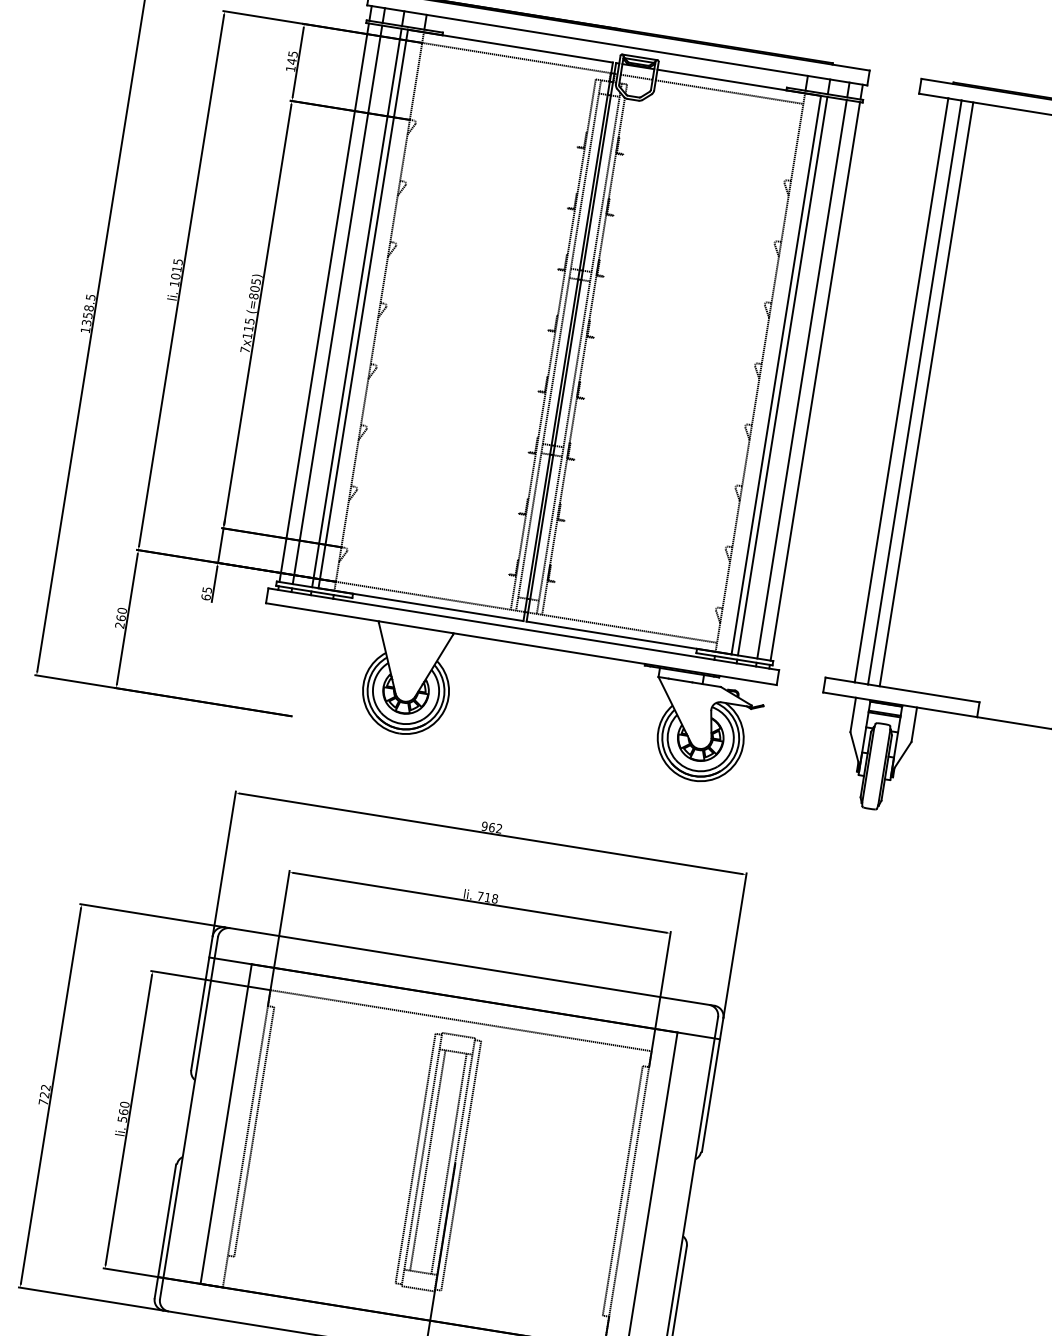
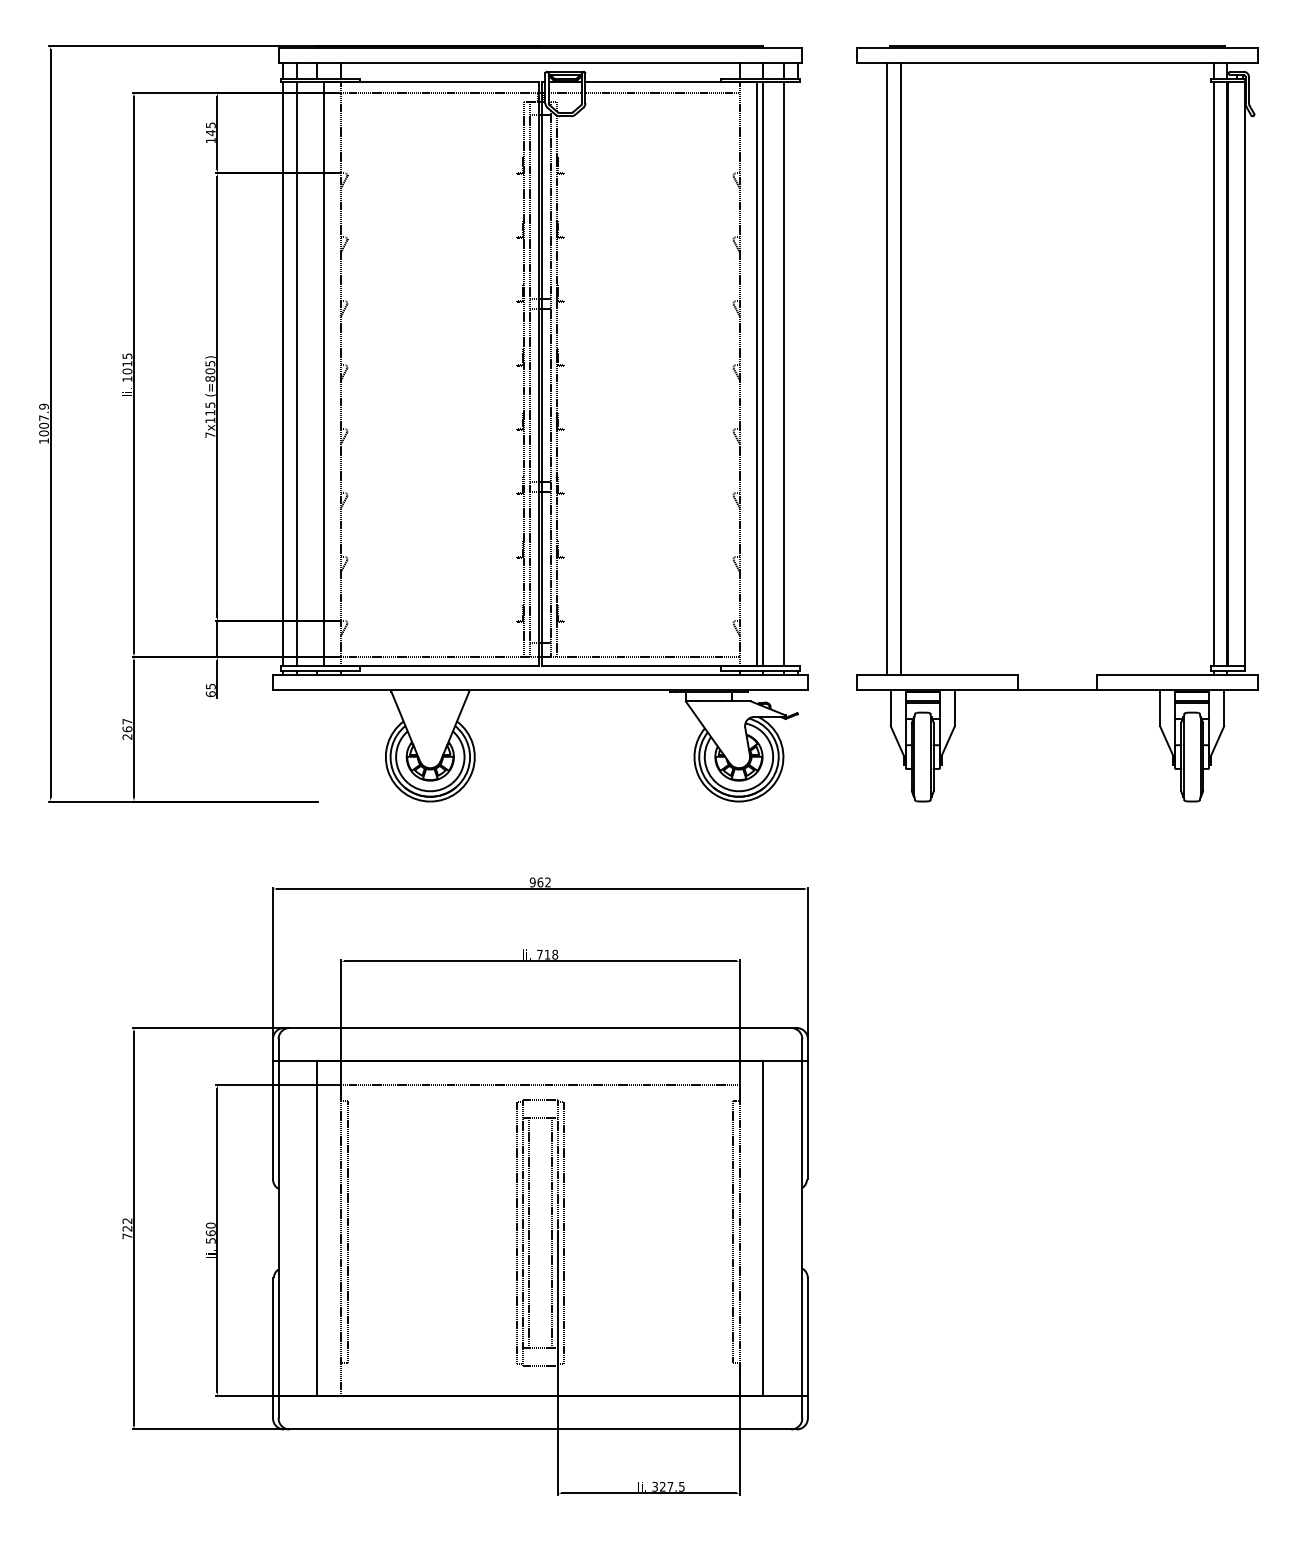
line: (356, 307) -> (317, 373), removed
text: (88, 309) -> (43, 419), 1358.5 -> 1007.9
line: (815, 380) -> (797, 373), removed
line: (926, 393) -> (913, 368), removed
text: (122, 610) -> (127, 721), 260 -> 267

